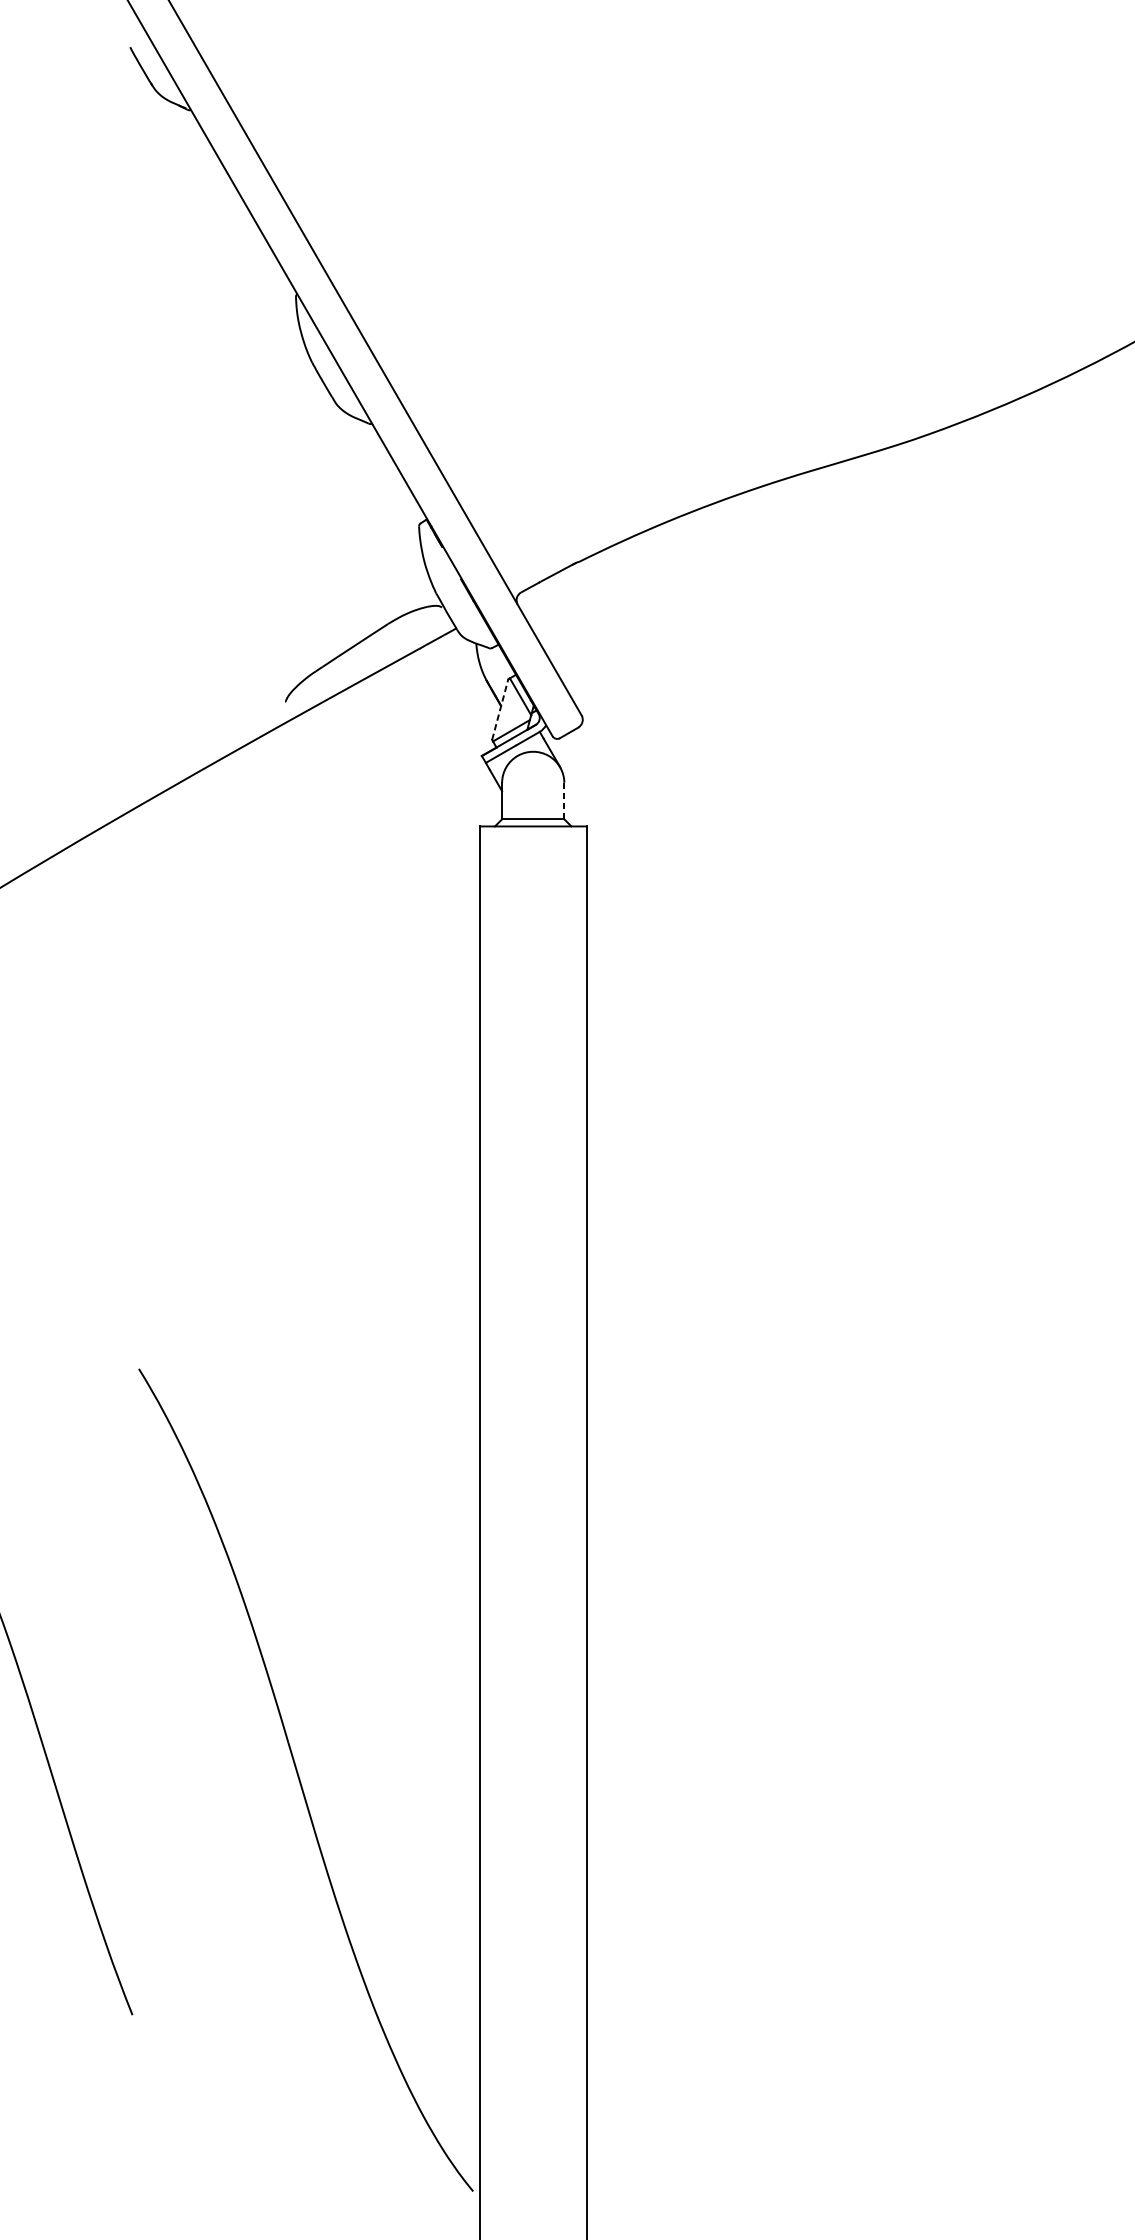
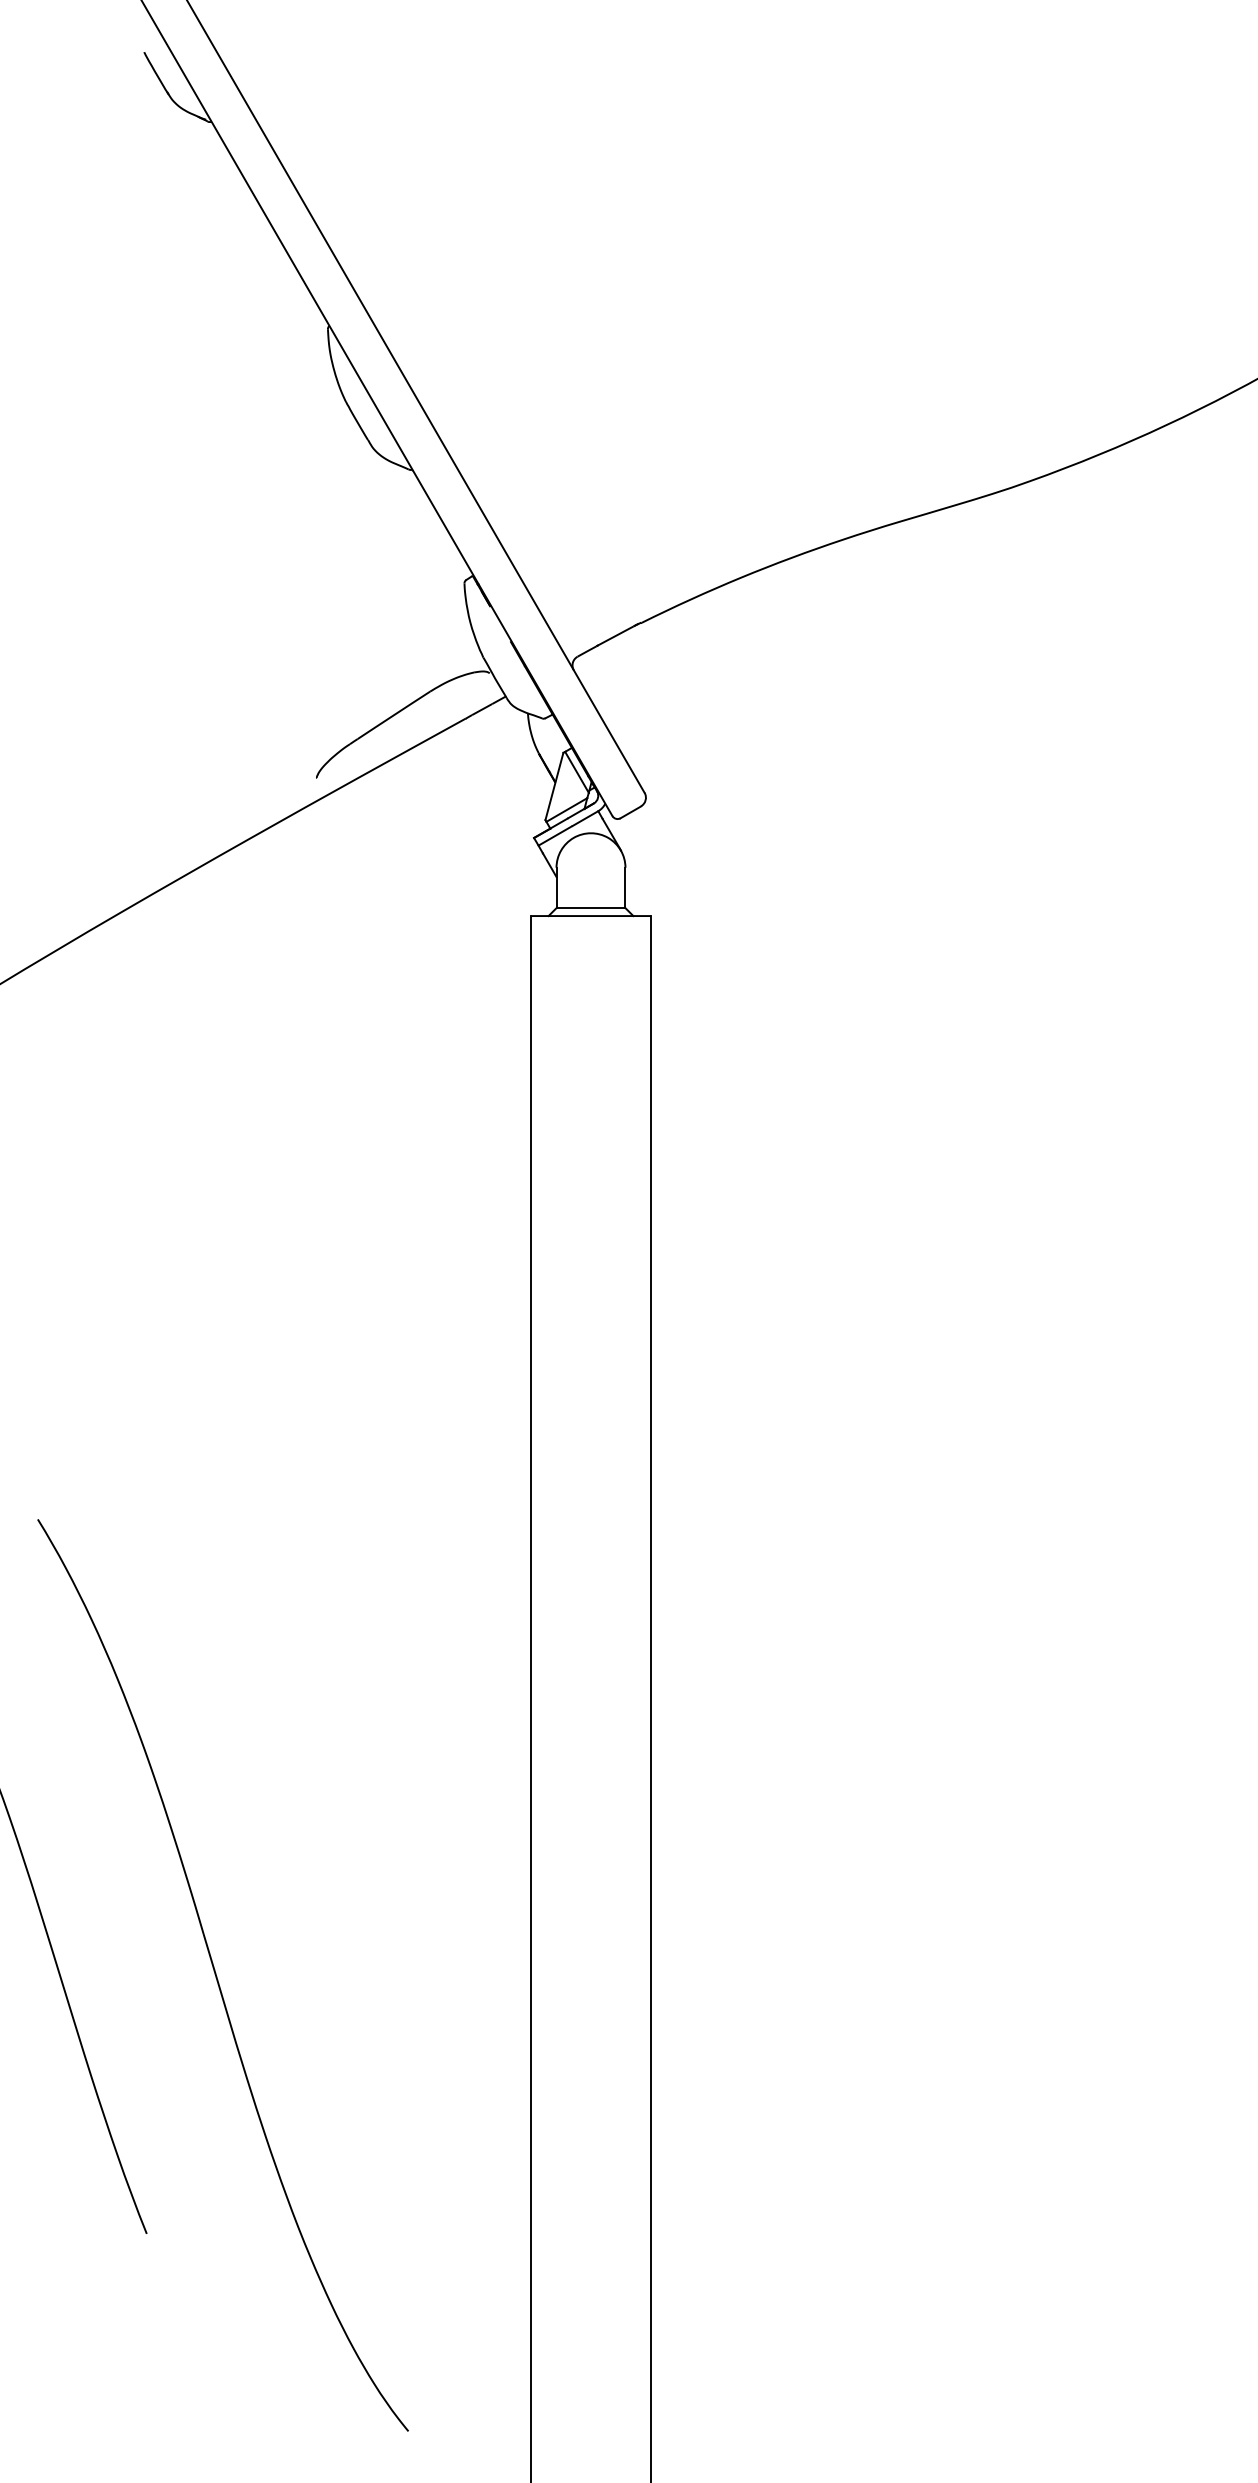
line: (500, 709) -> (554, 786), dashed -> solid
line: (564, 801) -> (625, 888), dashed -> solid
part: (305, 1780) -> (222, 1975), moved

